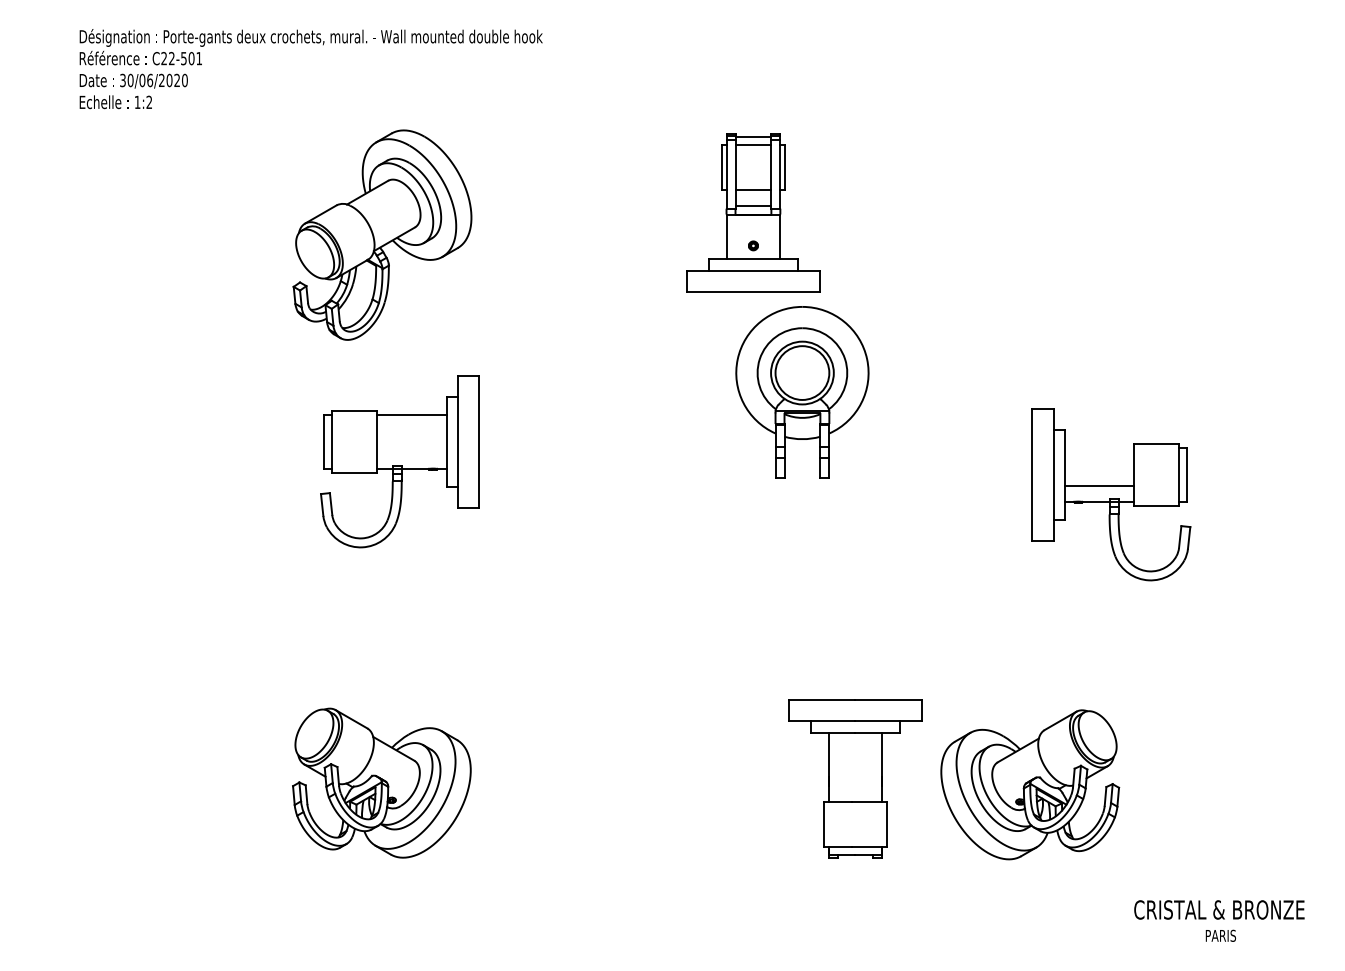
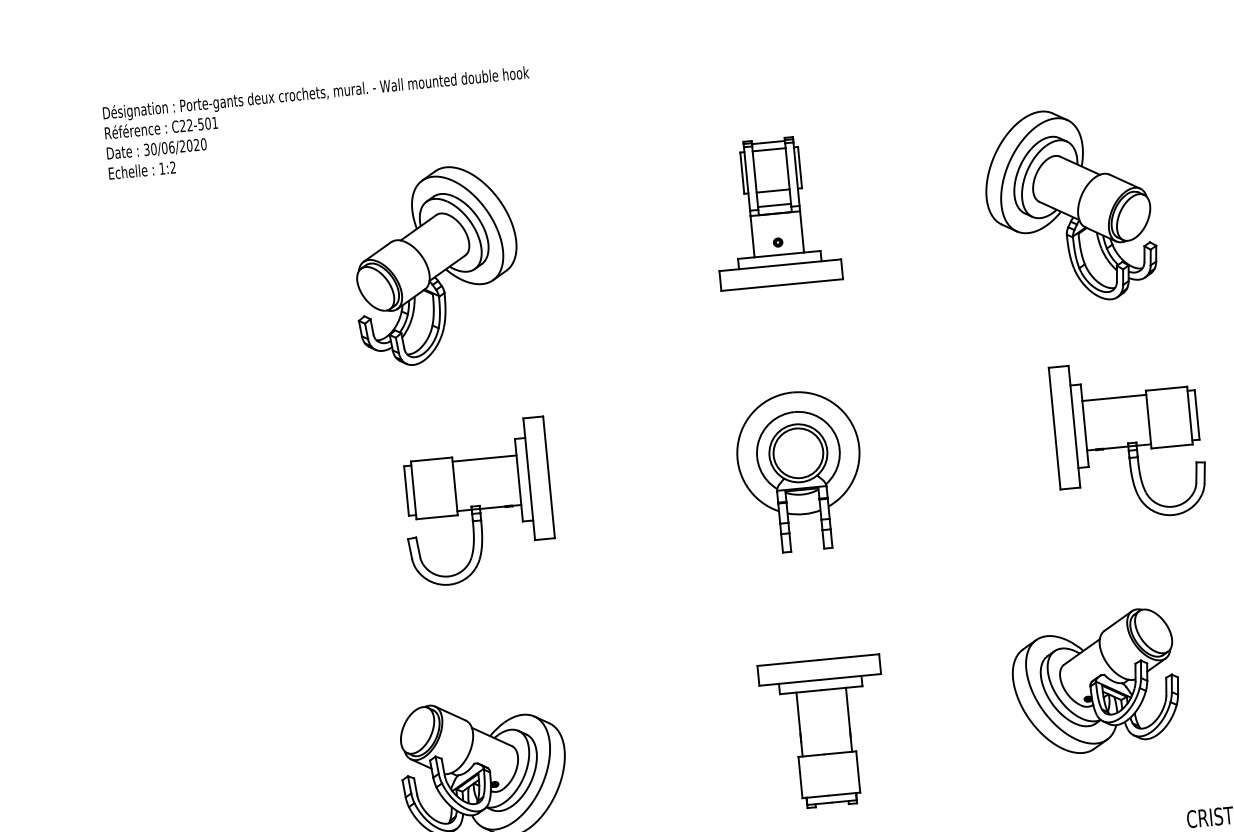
text: (310, 69) -> (318, 123), moved
part: (1071, 236) -> (1069, 205), added
part: (802, 392) -> (800, 471), moved
part: (399, 461) -> (477, 502), moved
line: (1099, 486) -> (1114, 398), moved
part: (855, 778) -> (825, 732), moved
part: (1030, 784) -> (1096, 682), moved

